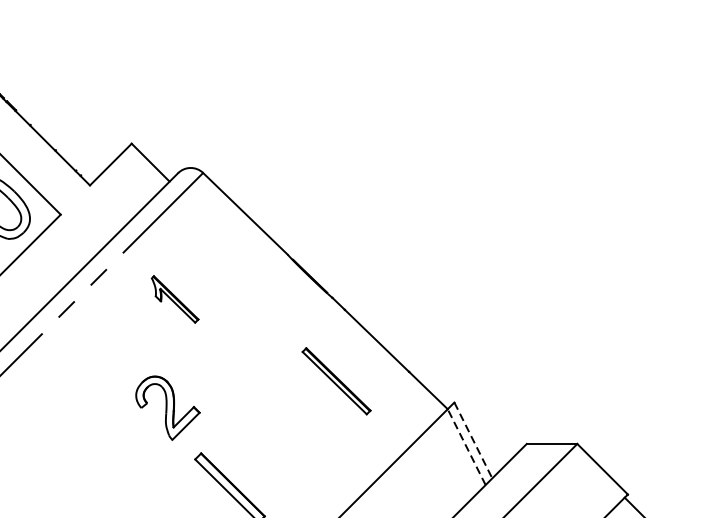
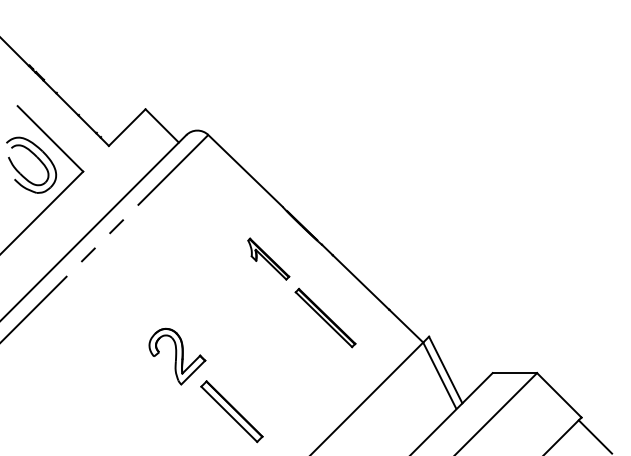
part: (174, 298) -> (268, 258), moved
part: (168, 408) -> (177, 356), moved
line: (473, 441) -> (445, 370), dashed -> solid
line: (466, 447) -> (439, 376), dashed -> solid

